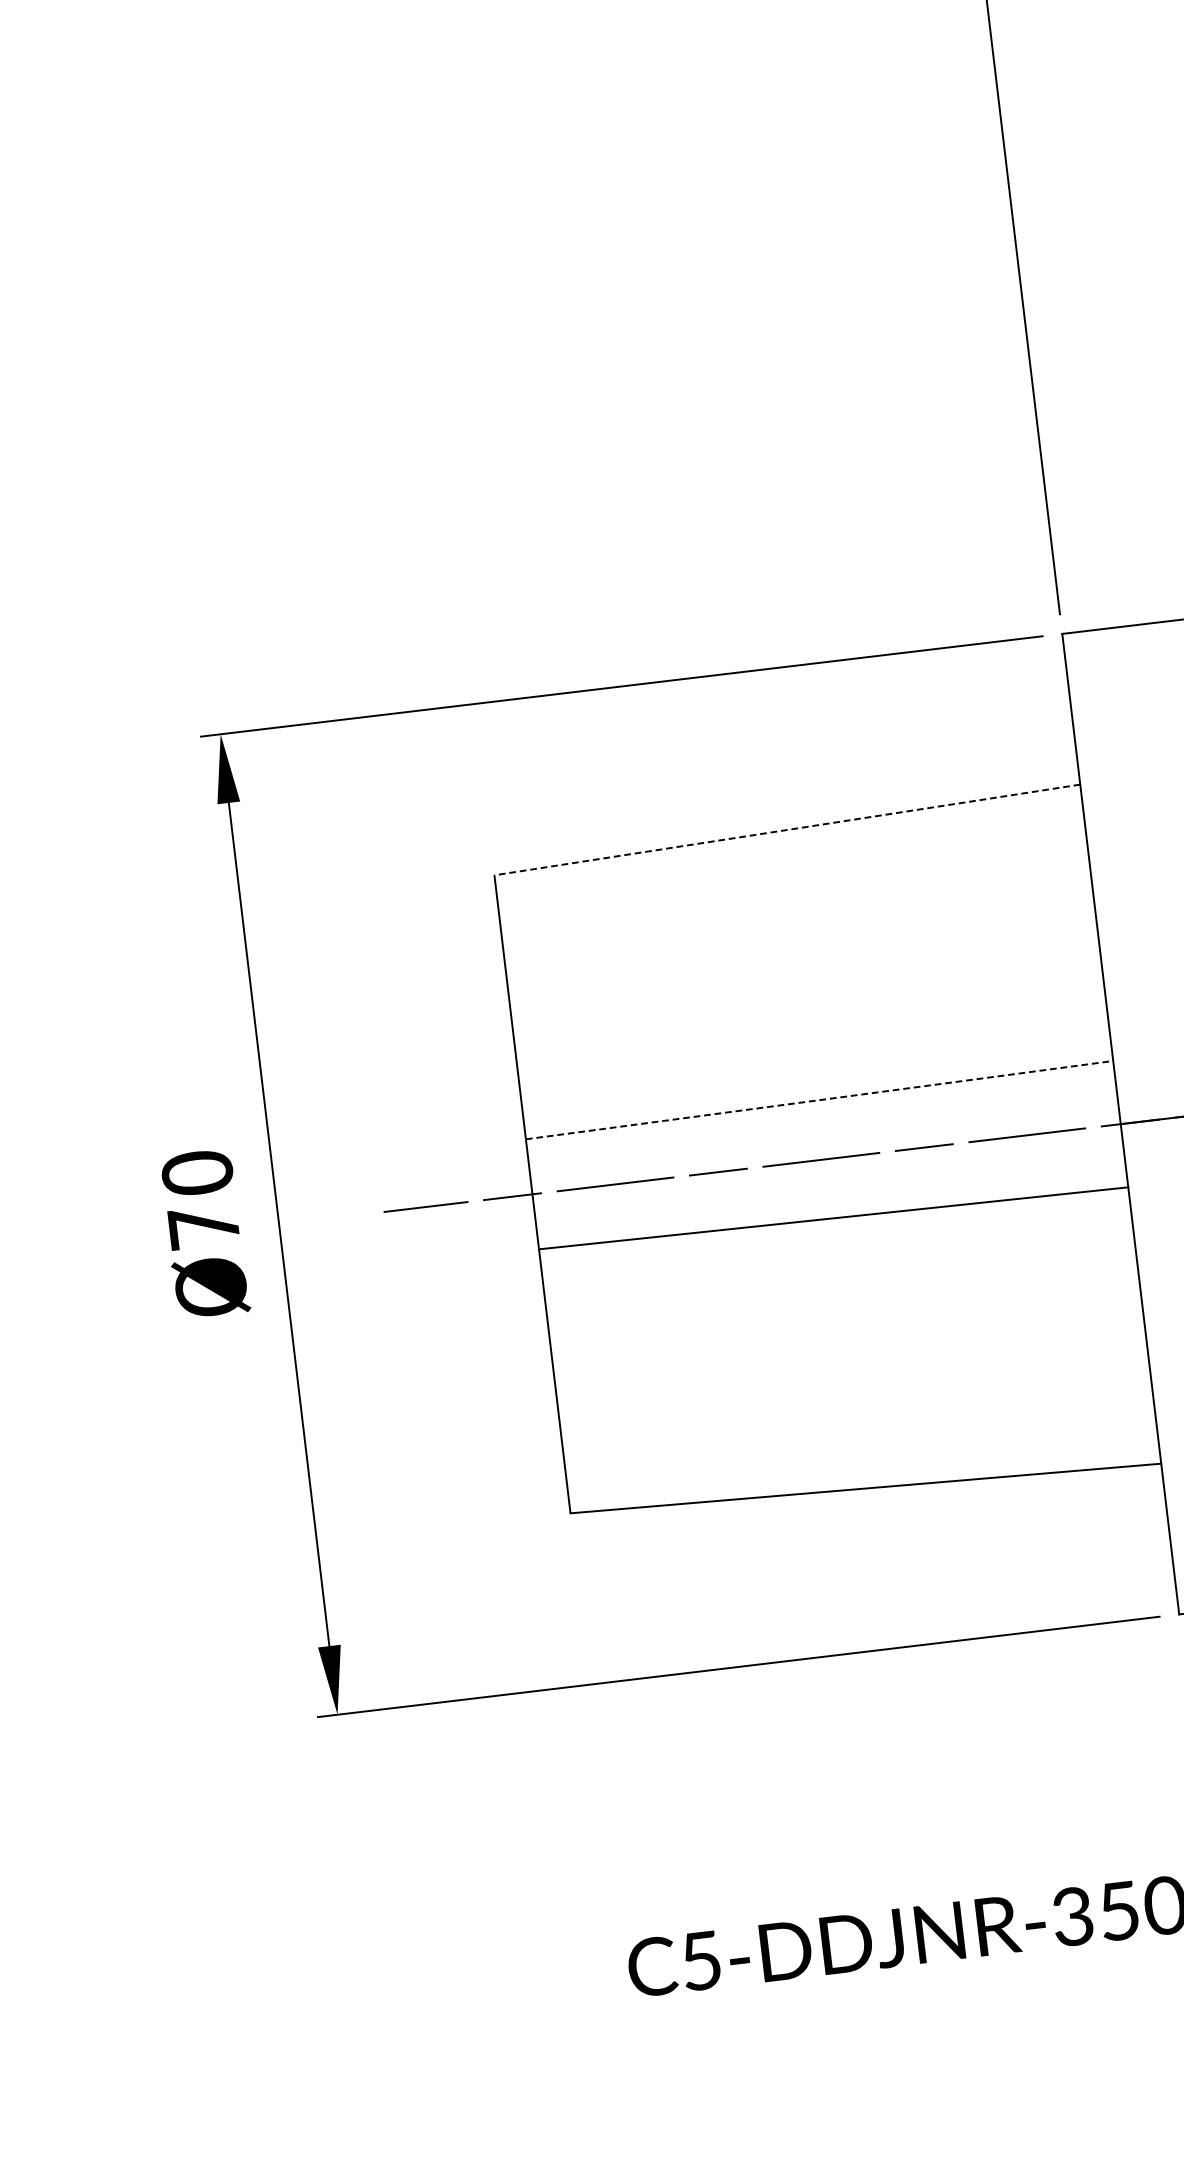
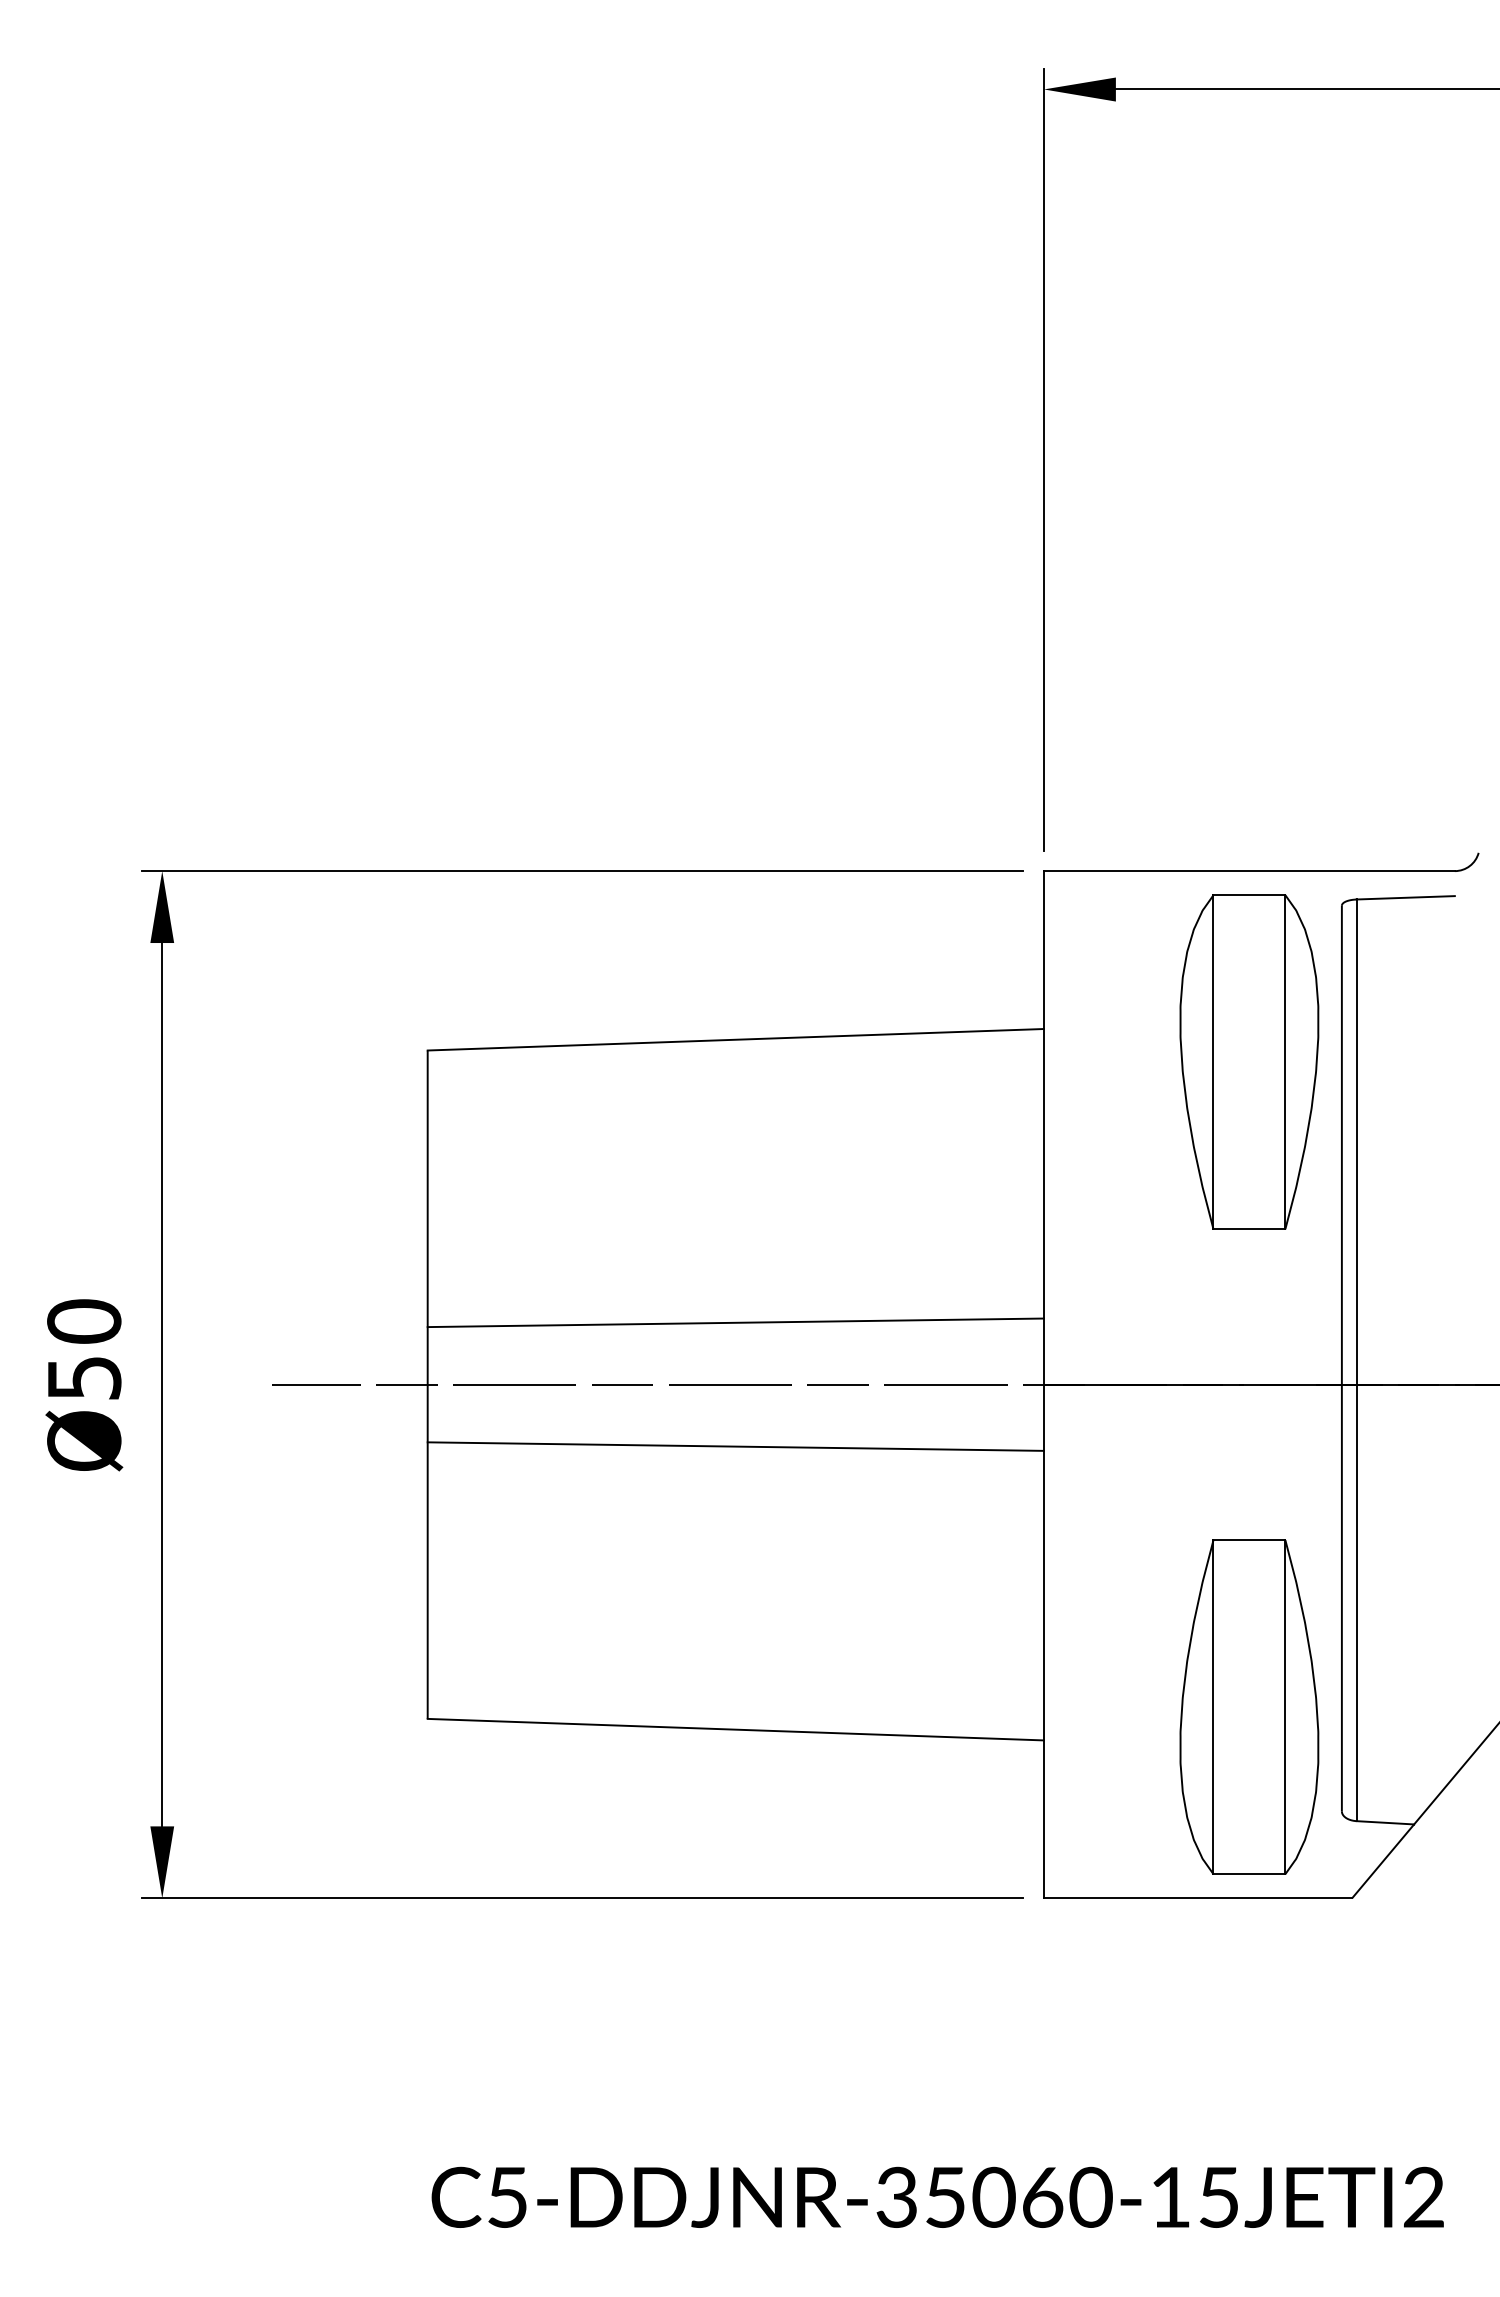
line: (786, 829) -> (735, 1039), dashed -> solid
line: (820, 1099) -> (736, 1322), dashed -> solid
text: (204, 1227) -> (84, 1378), Ø70 -> Ø50

